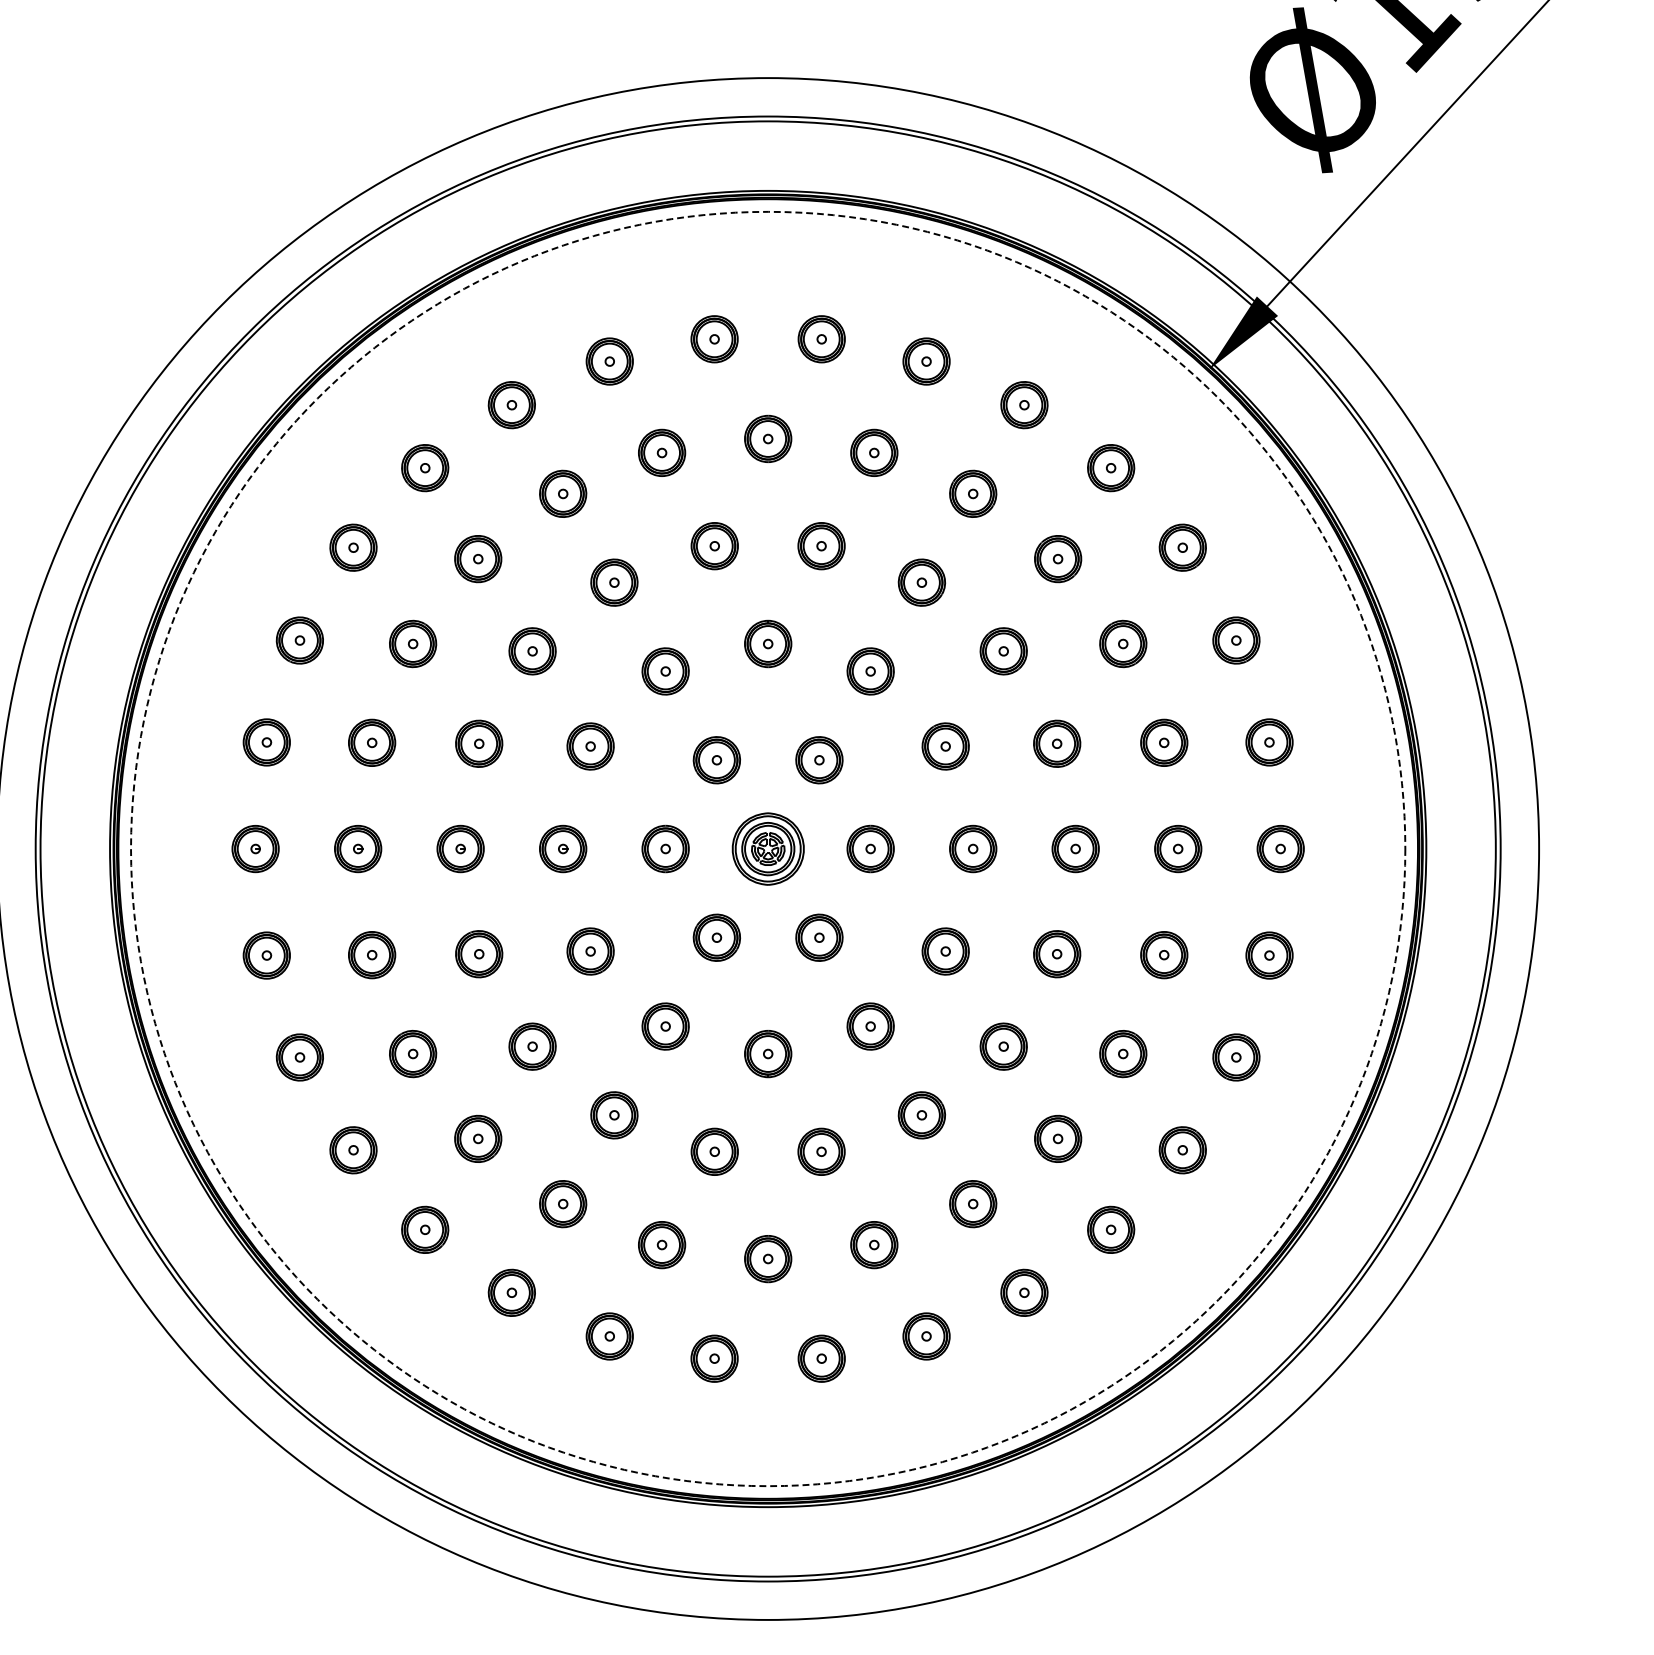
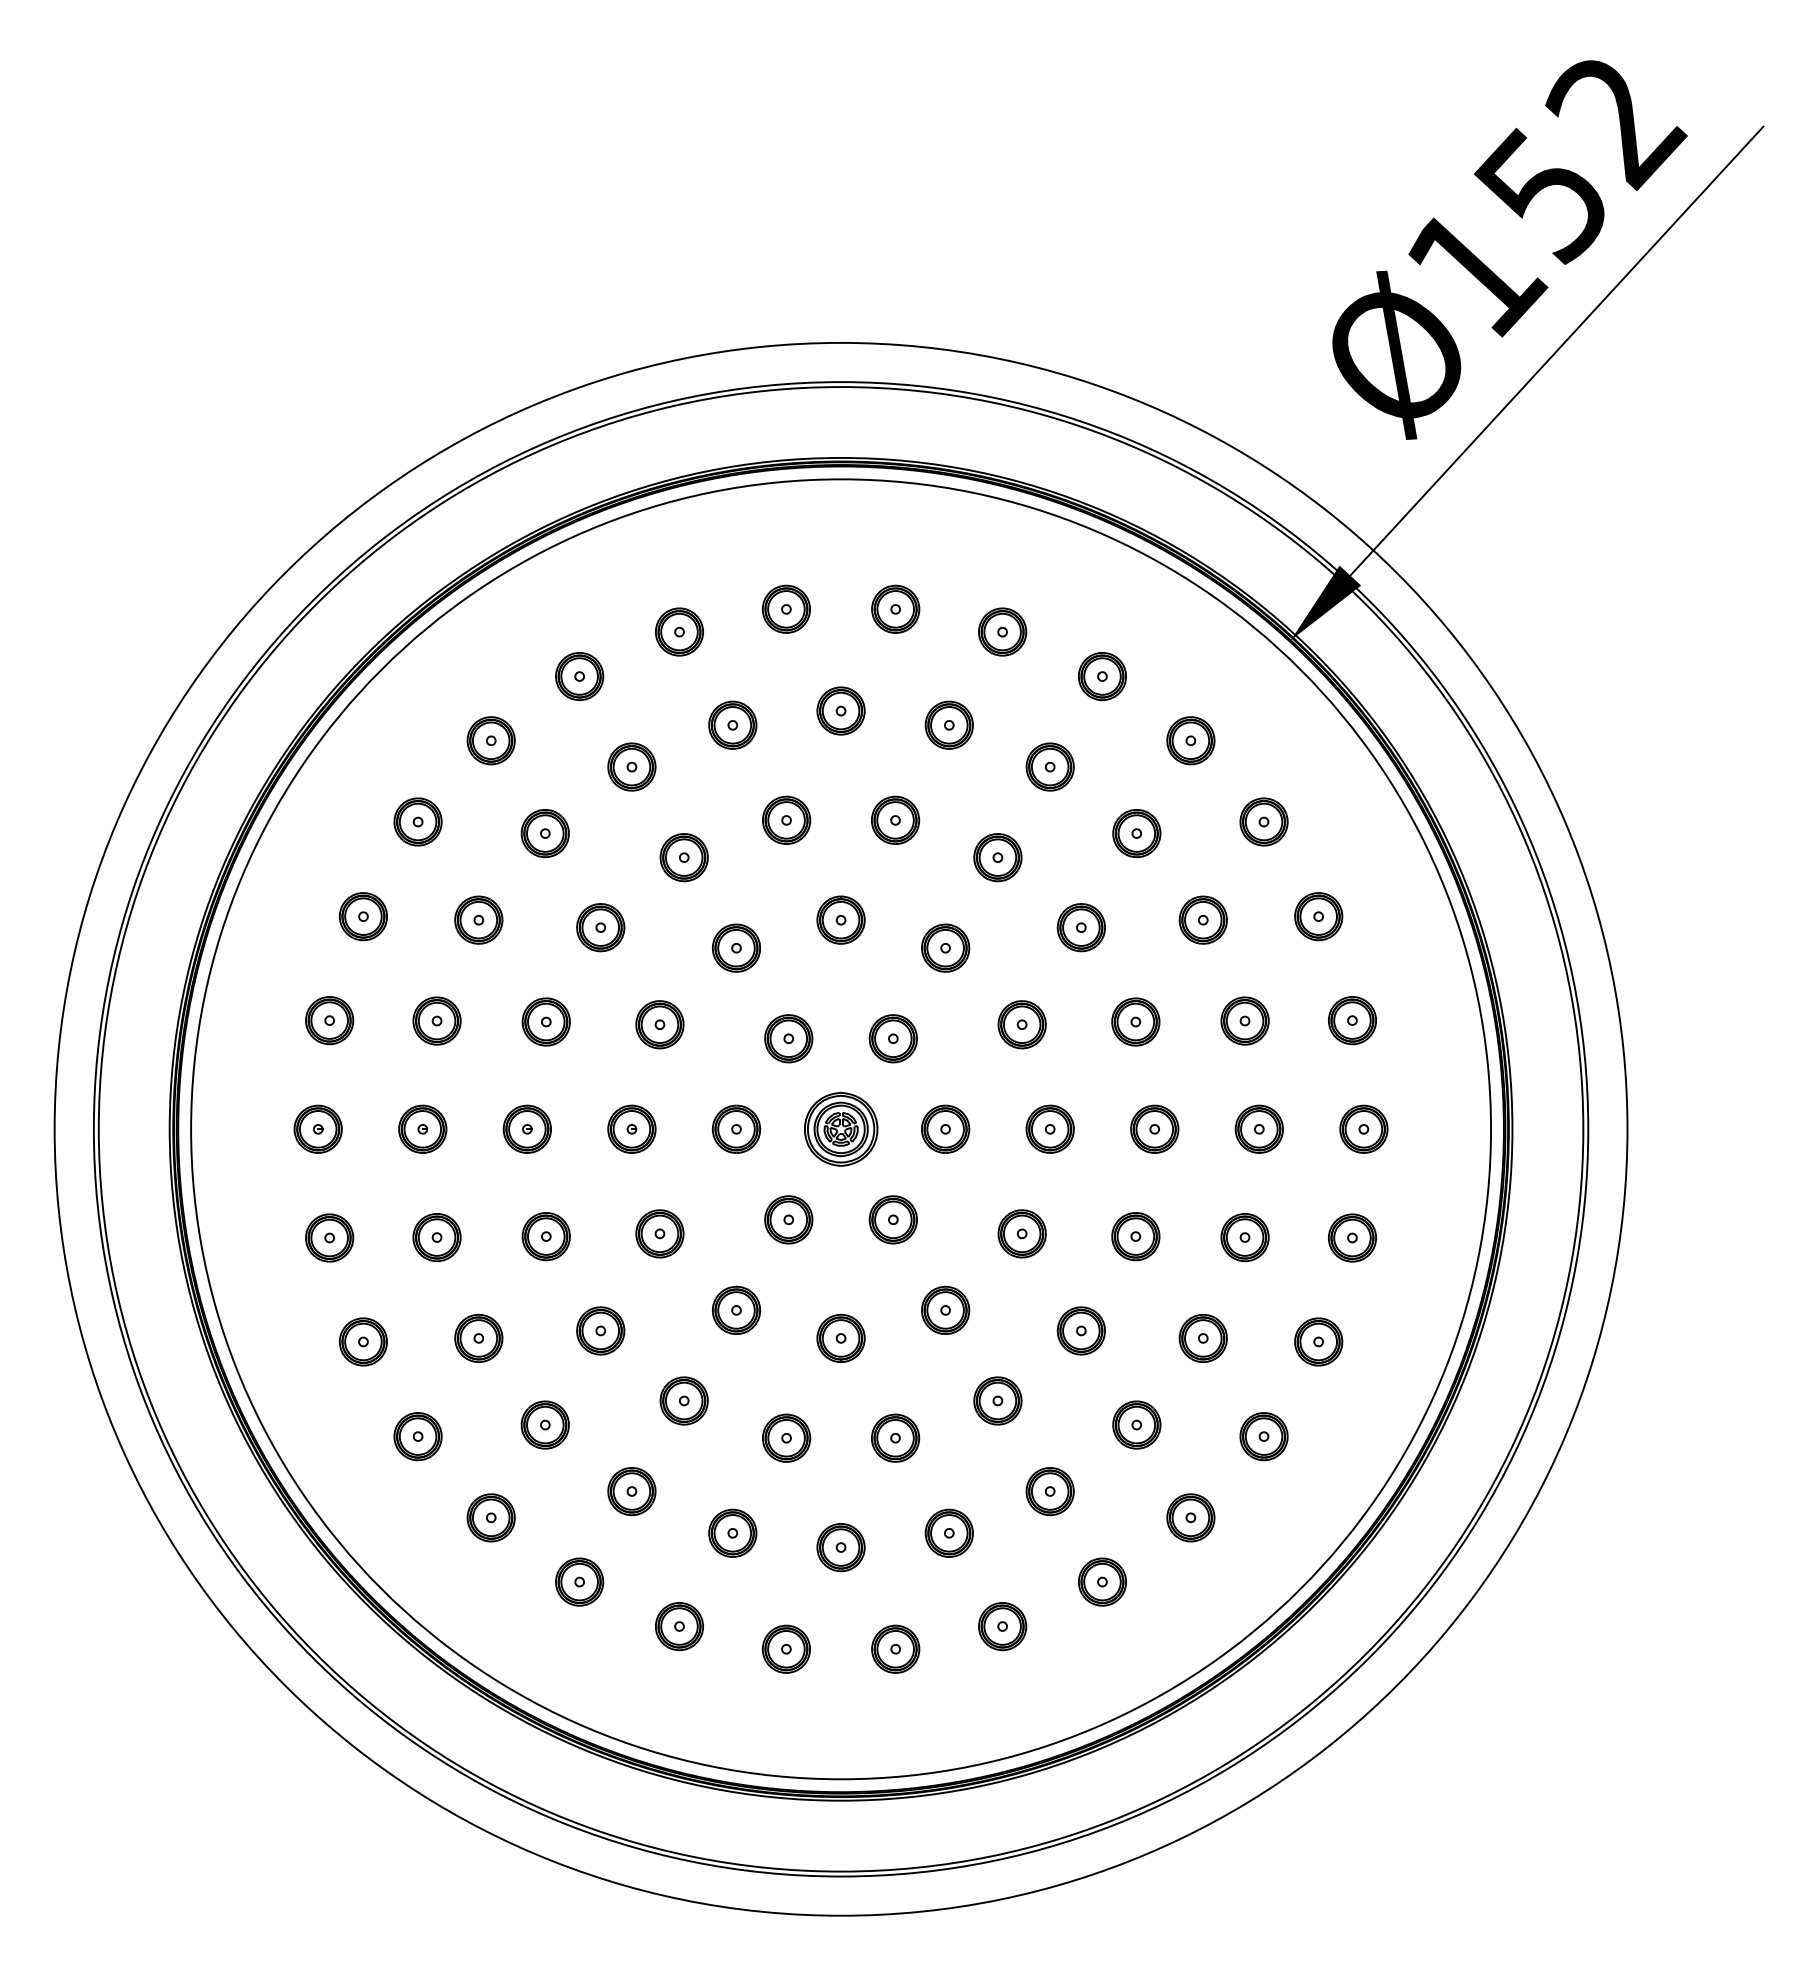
circle: (768, 849) -> (841, 1129), dashed -> solid

